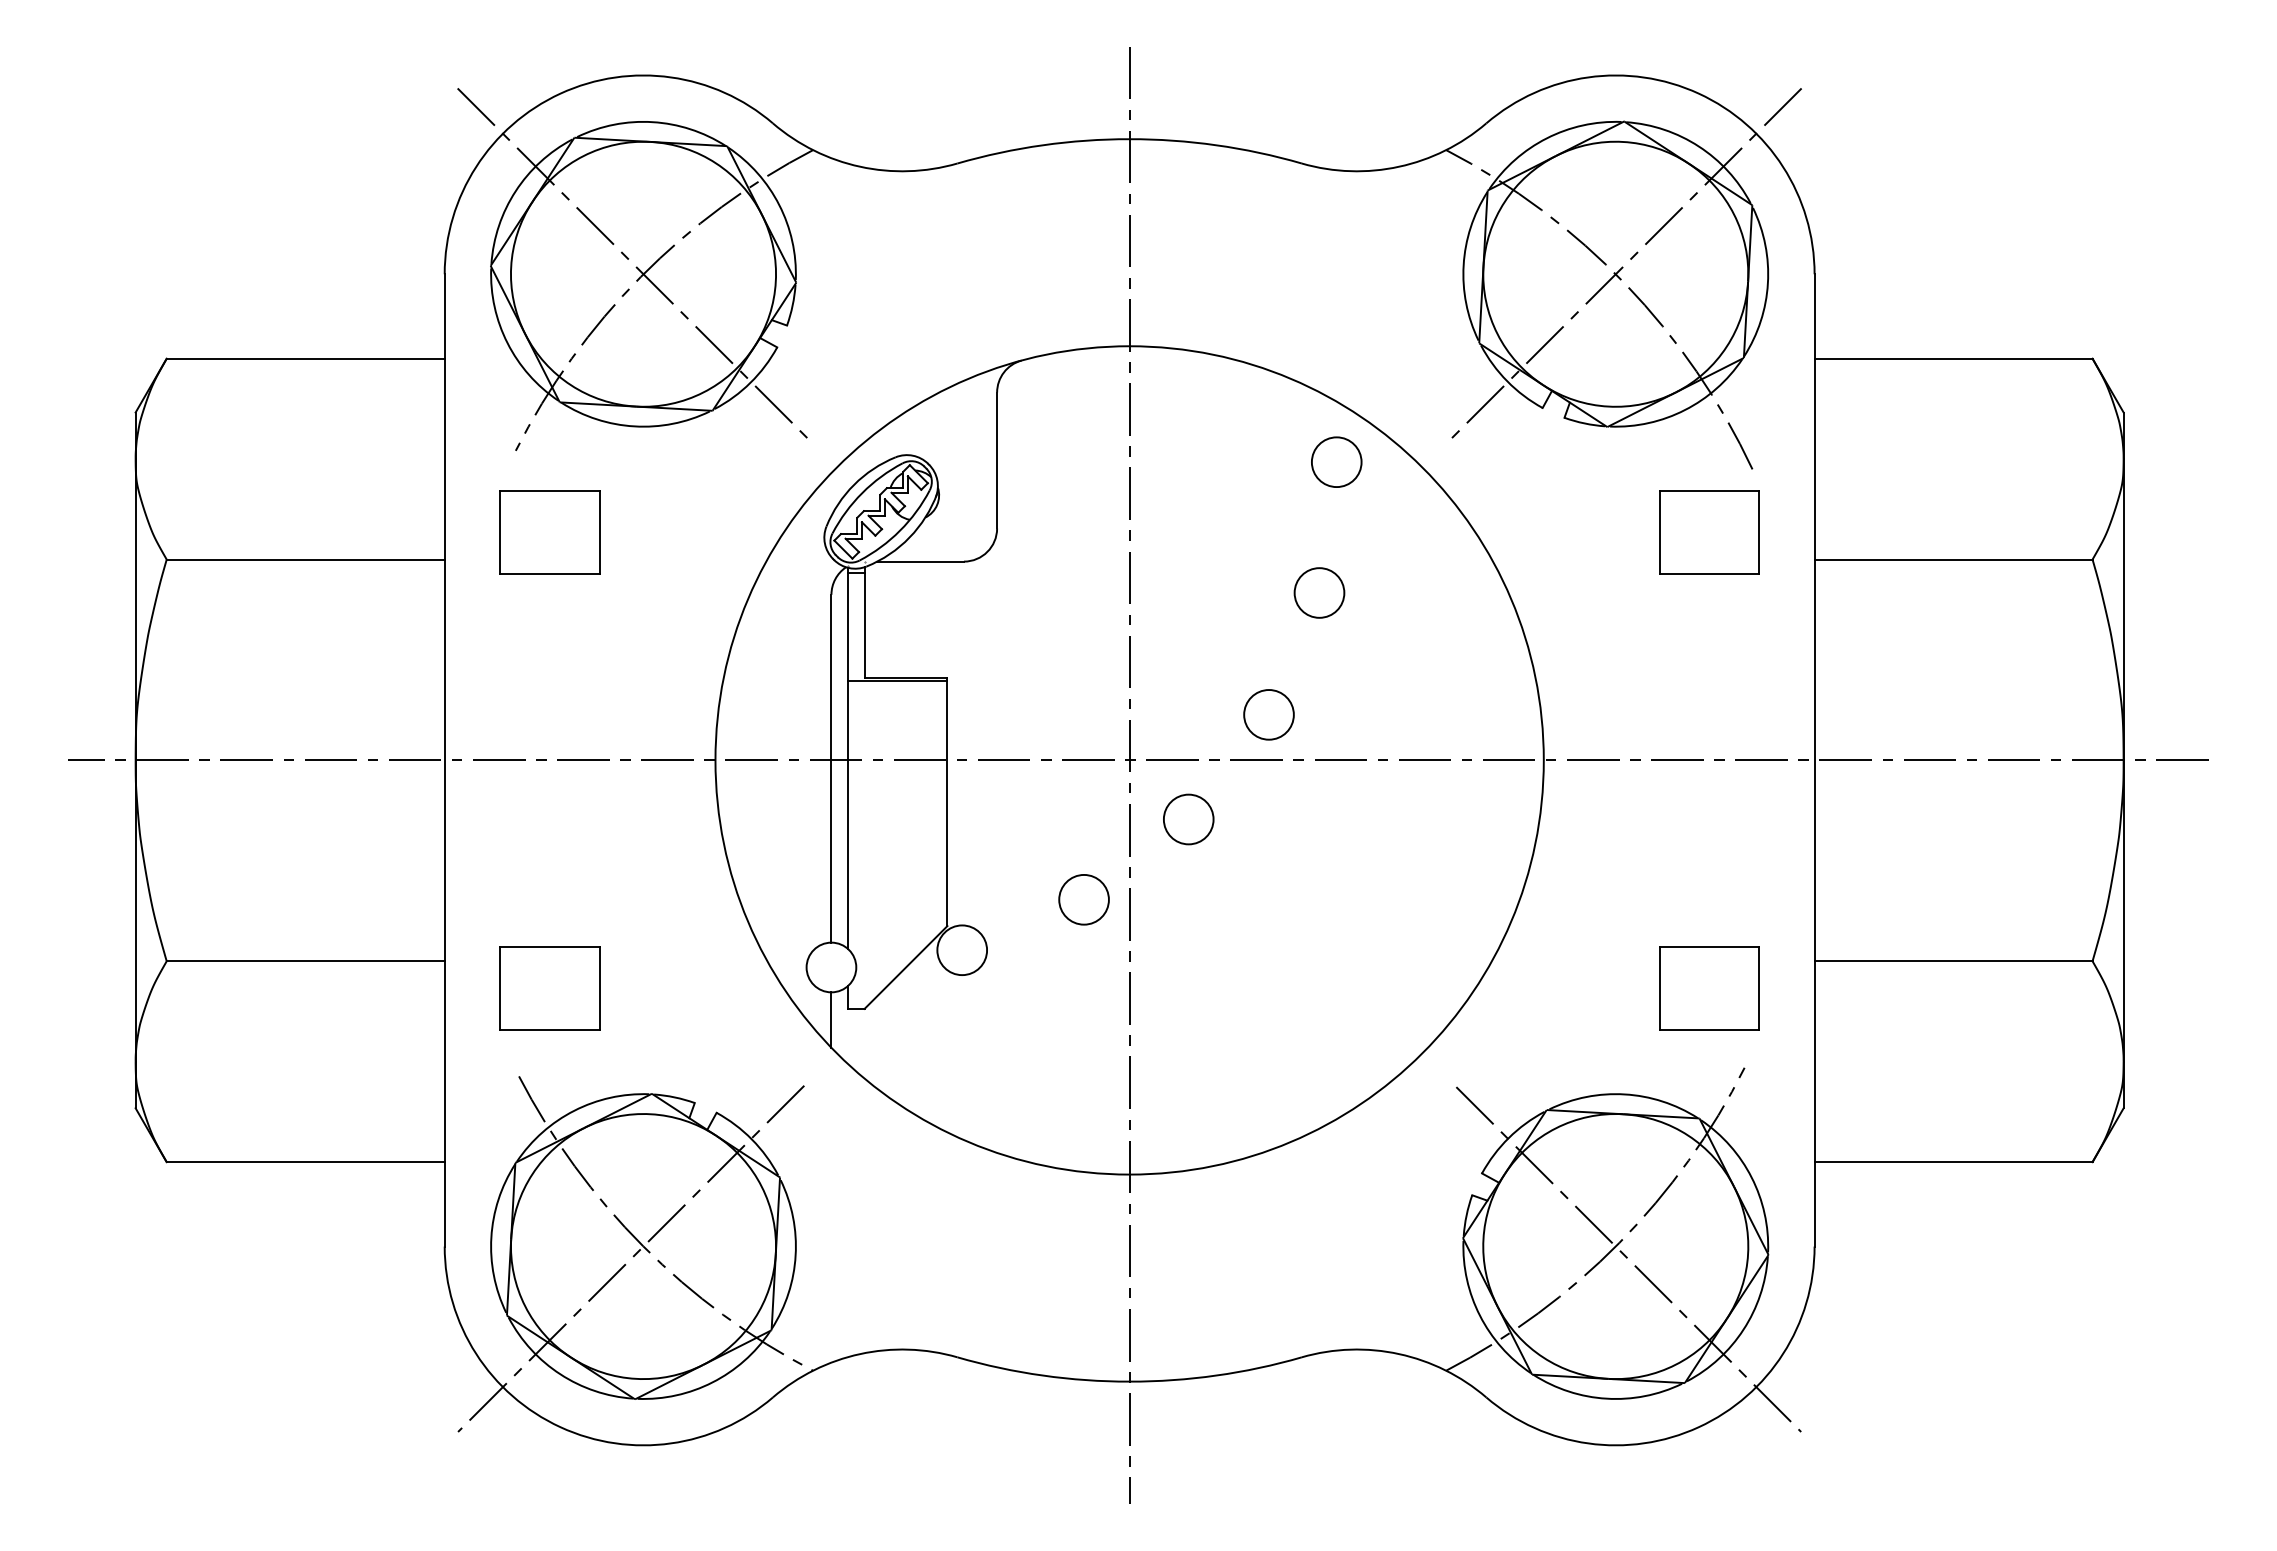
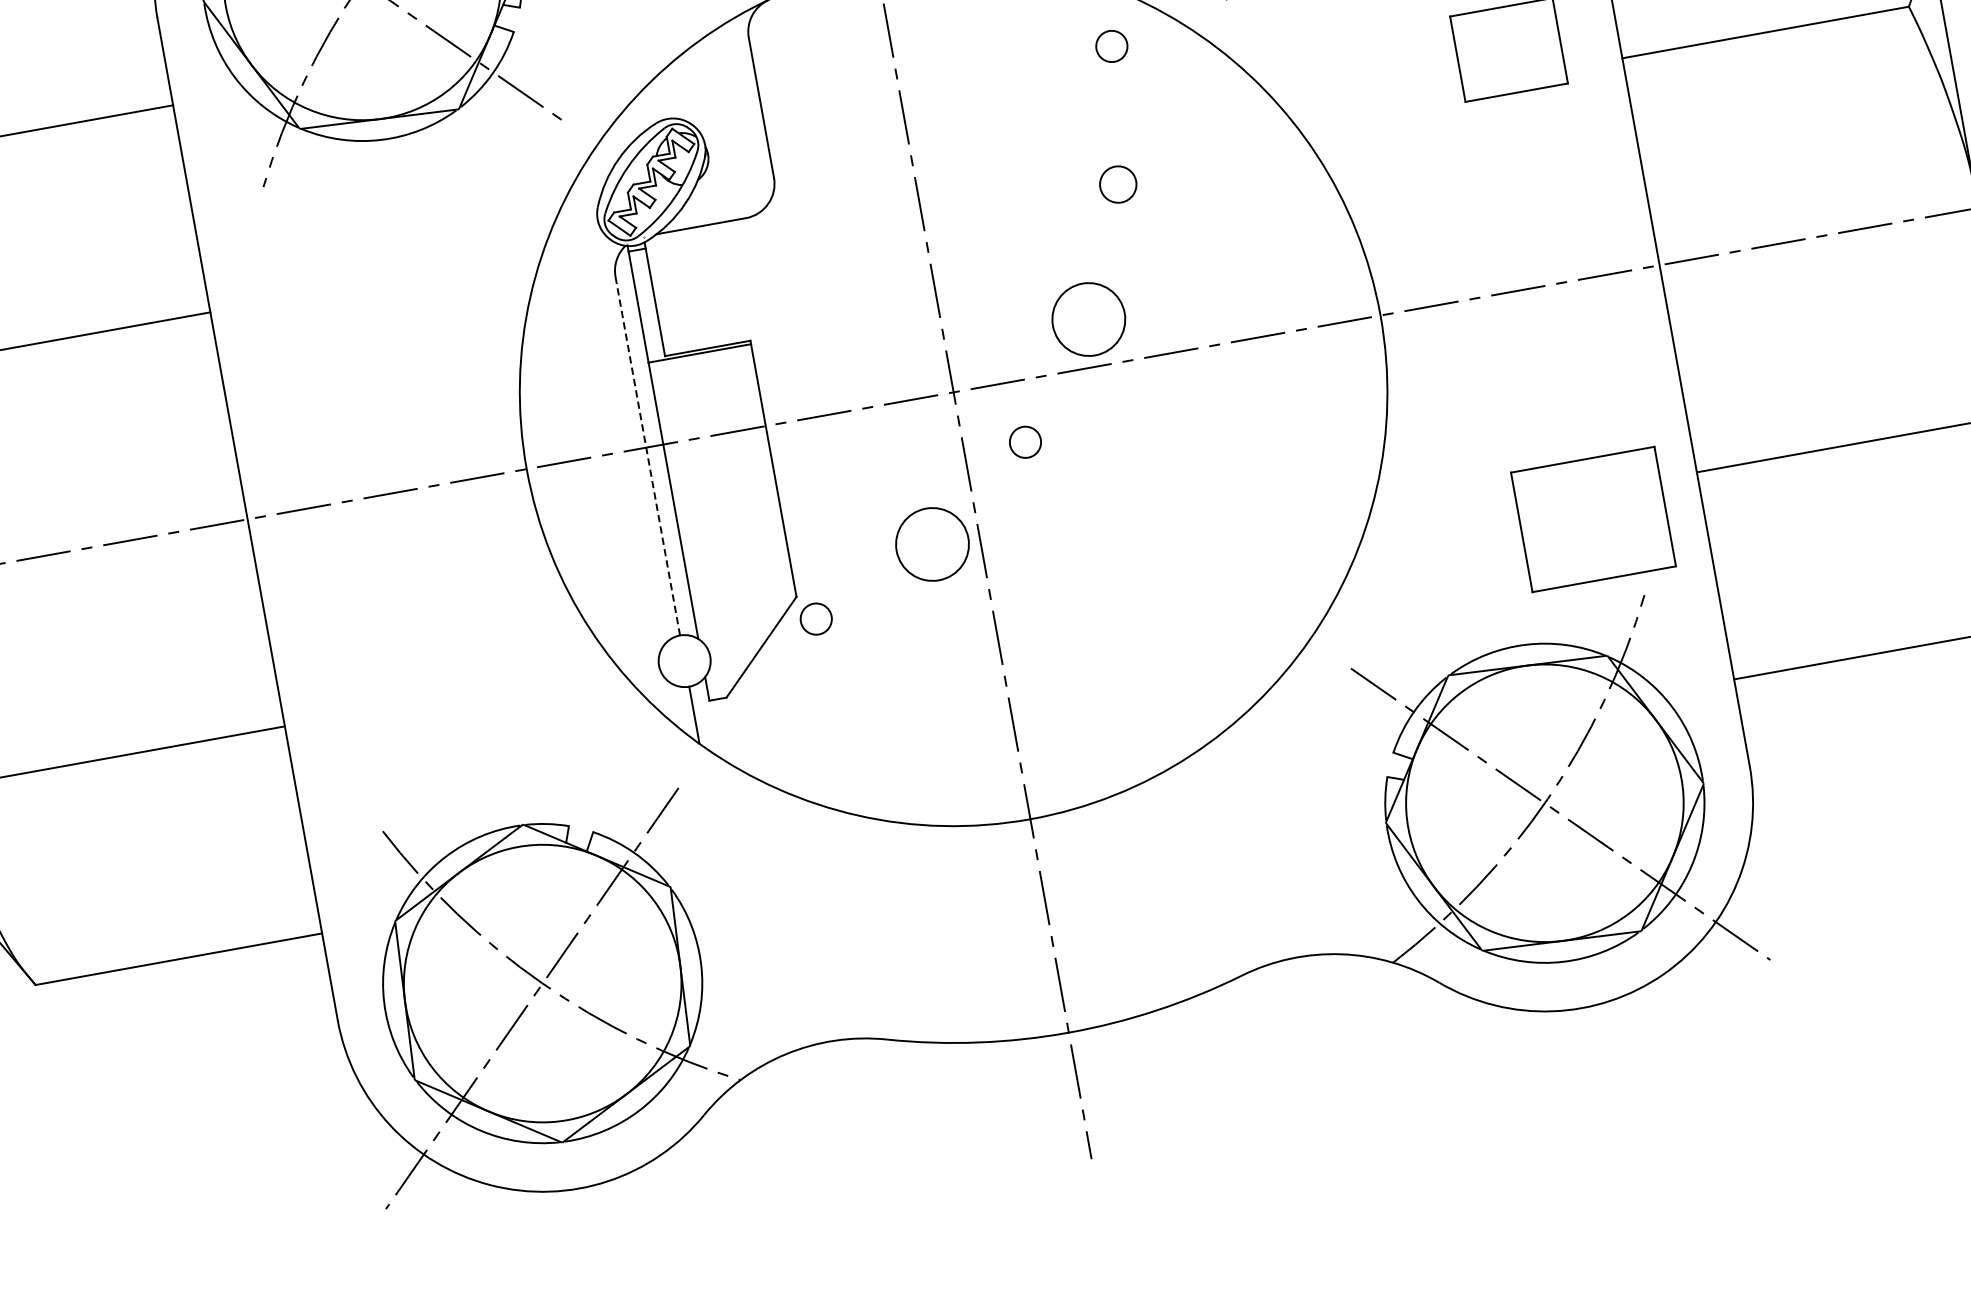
circle: (1336, 461) -> (1111, 45), size x0.6
part: (549, 532) -> (313, 265), removed
circle: (1319, 592) -> (1118, 184), size x0.7
circle: (1268, 714) -> (1088, 319), size x1.4
line: (831, 768) -> (647, 455), solid -> dashed
circle: (1188, 819) -> (1025, 442), size x0.6
circle: (1083, 899) -> (931, 544), size x1.4
circle: (962, 950) -> (816, 619), size x0.6
part: (549, 988) -> (397, 735), removed
part: (1709, 988) -> (1593, 519), size x1.4

